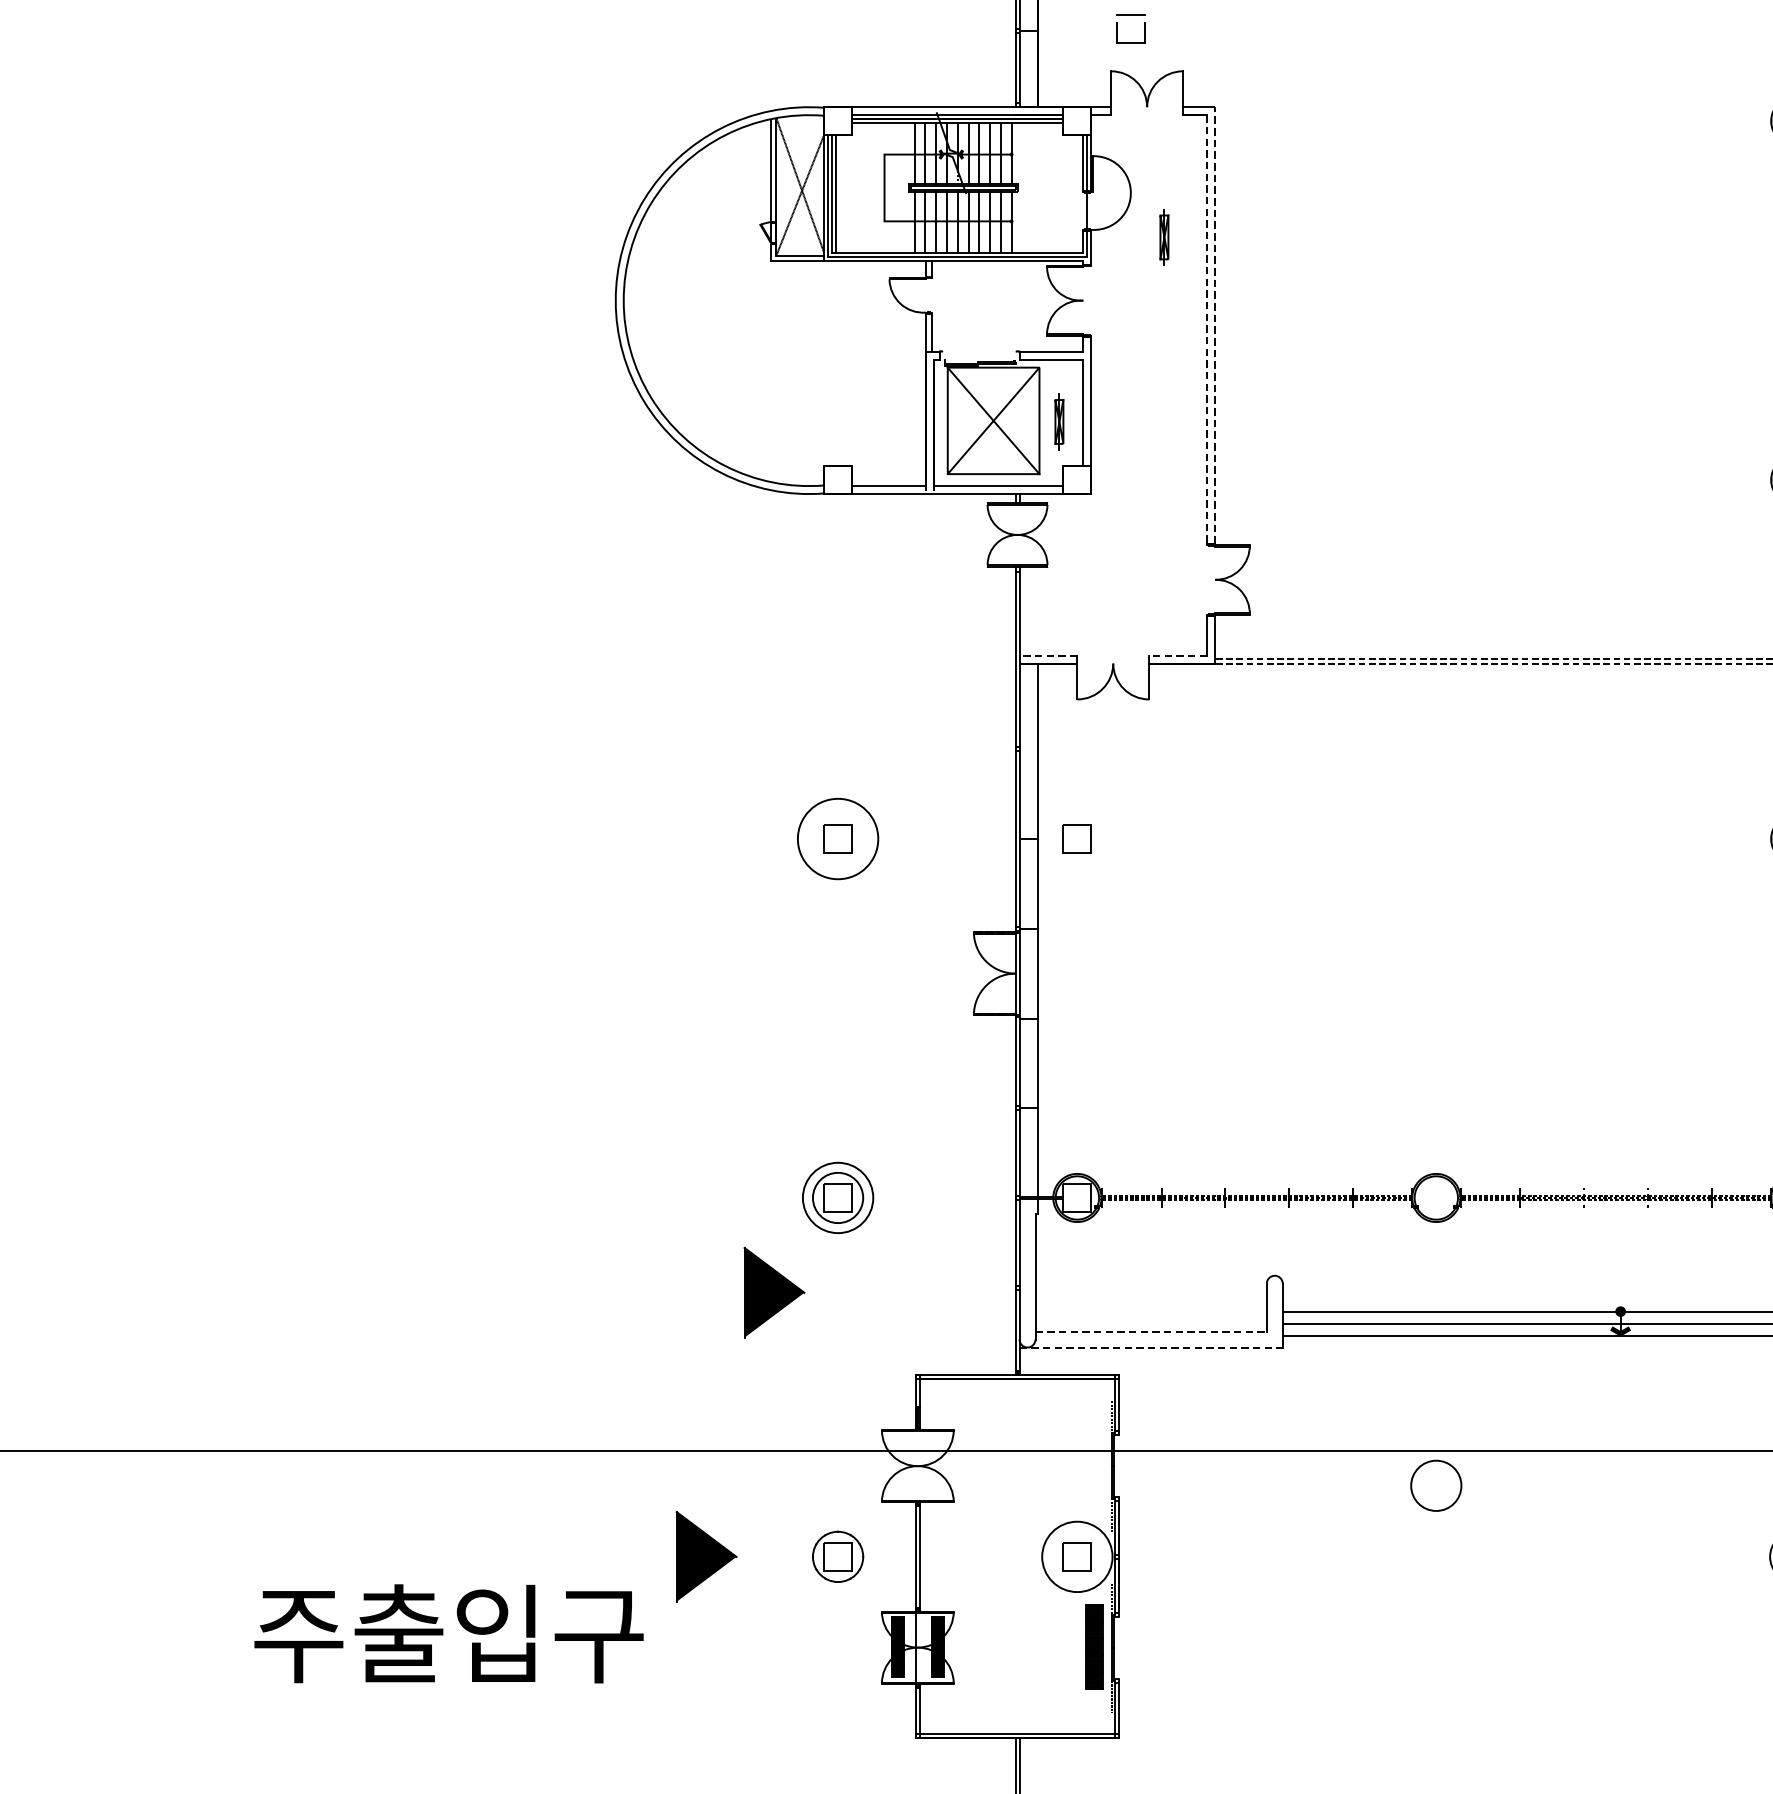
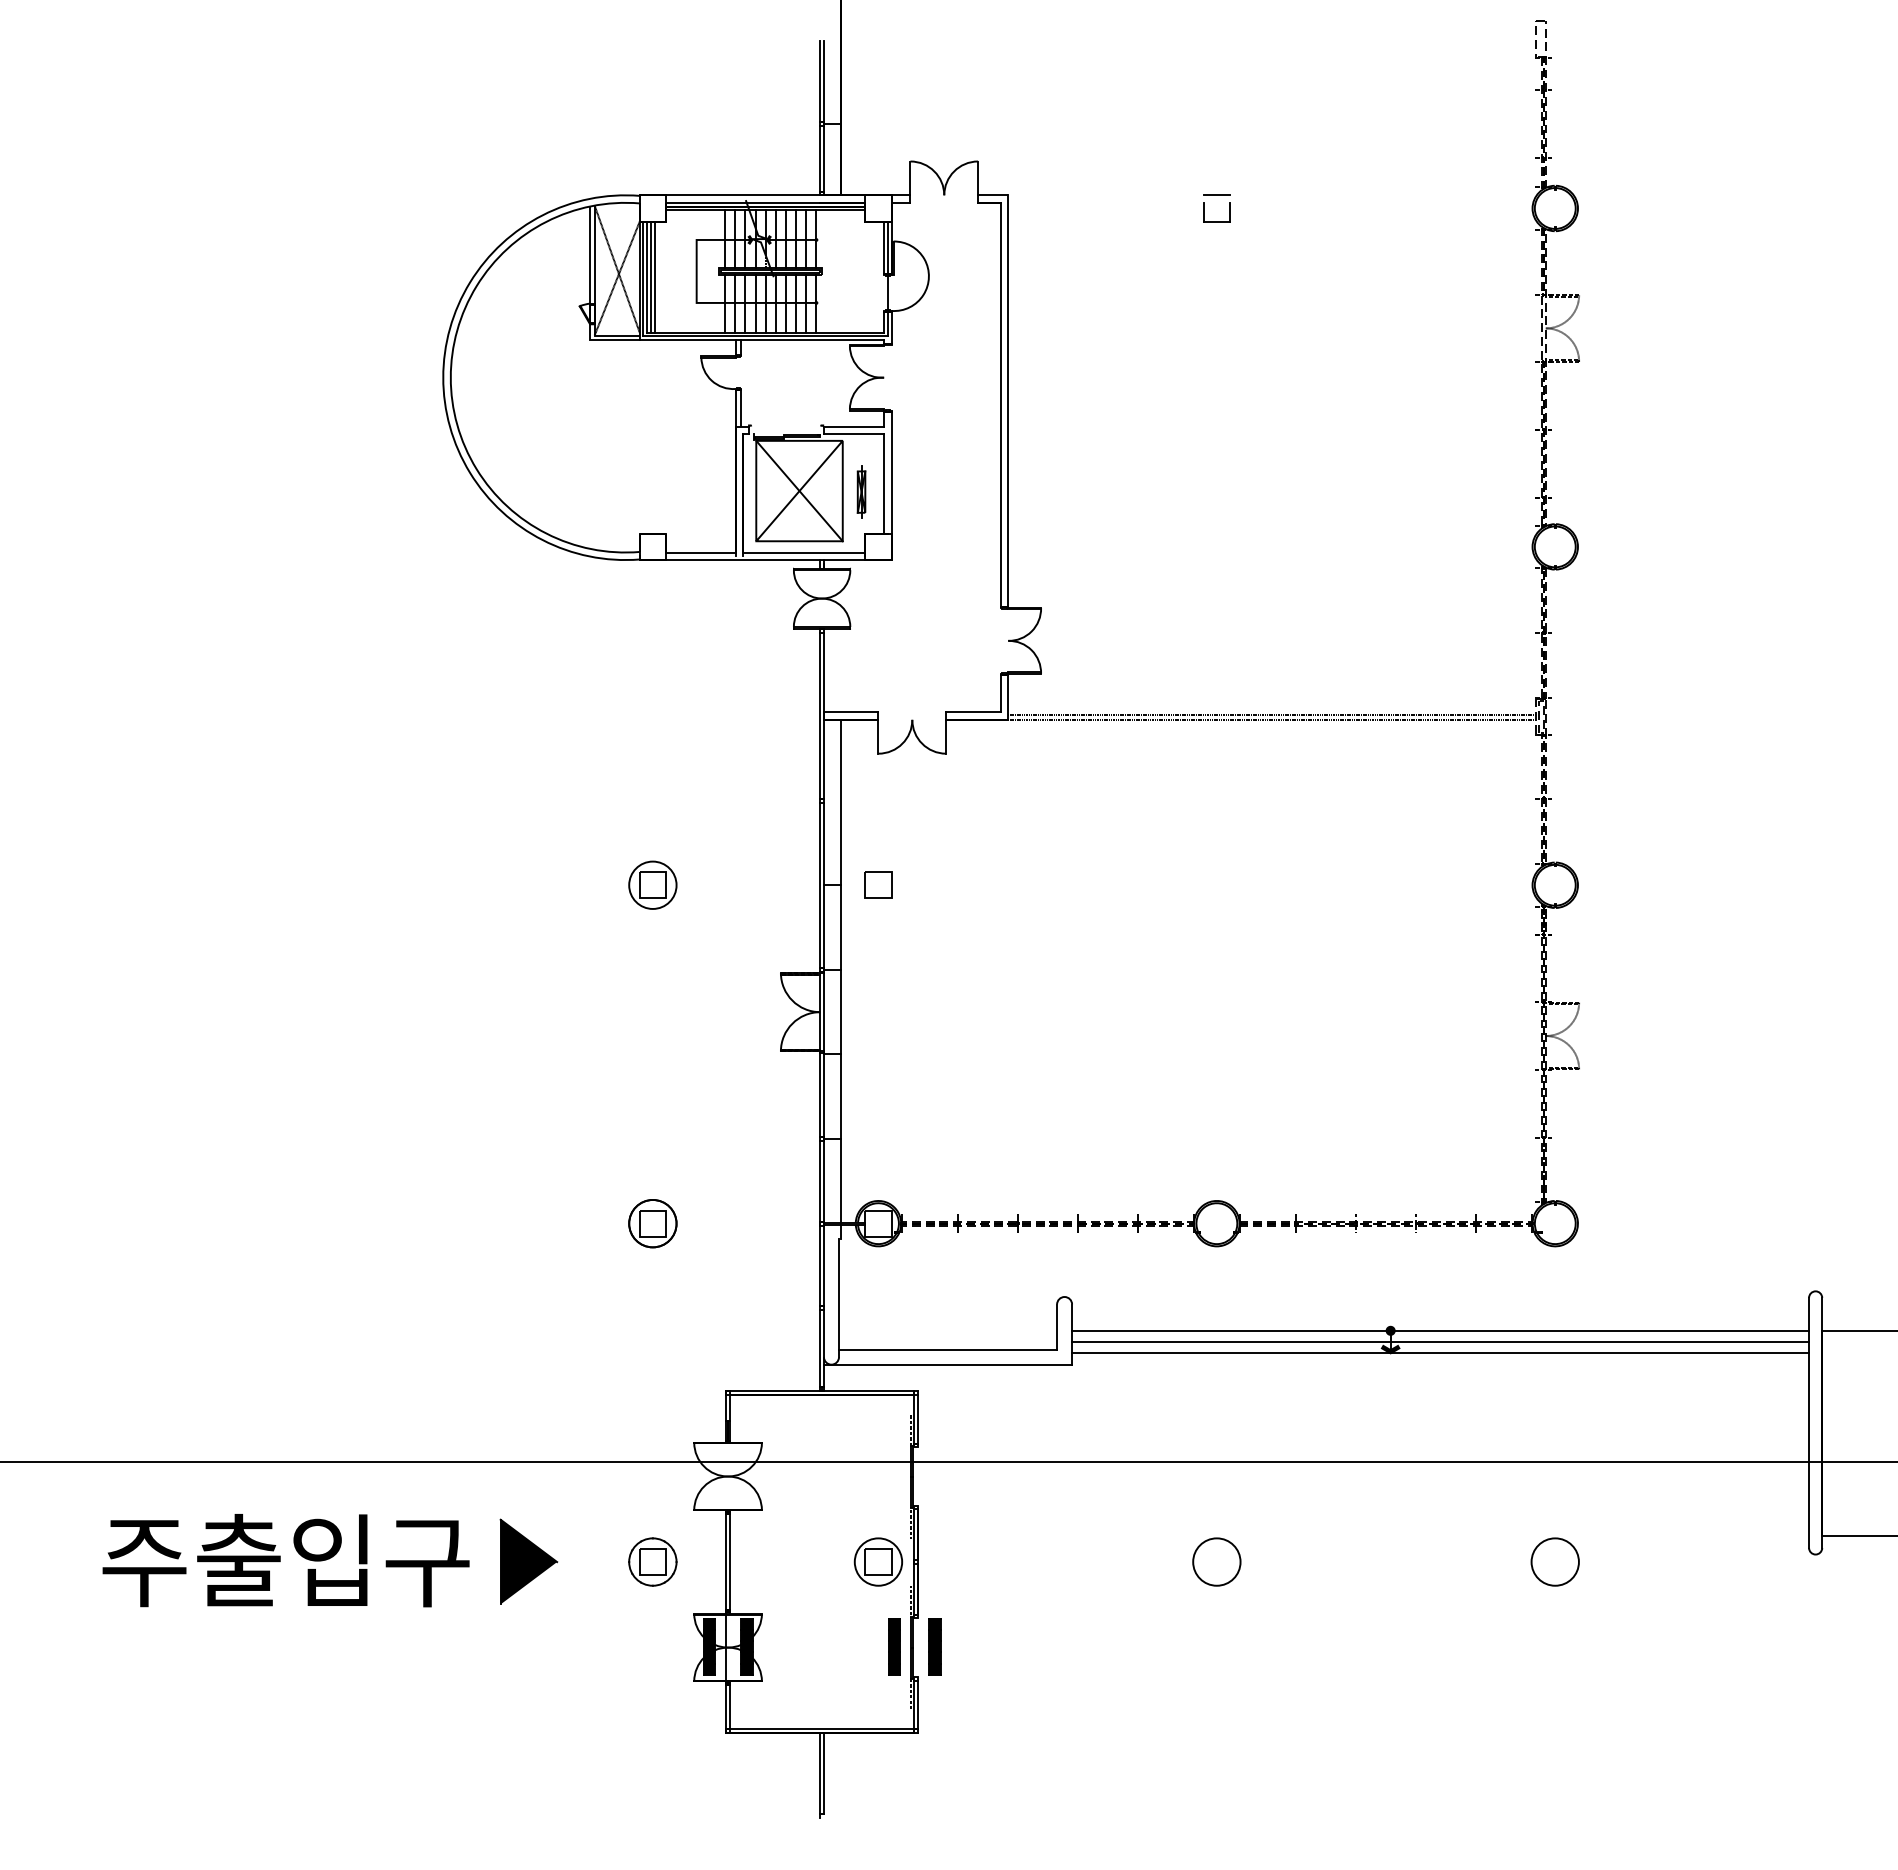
part: (1117, 28) -> (1204, 208), moved
line: (839, 193) -> (654, 276), added
part: (1164, 236) -> (960, 317), removed
line: (1215, 325) -> (1008, 401), dashed -> solid
line: (1206, 330) -> (1000, 405), dashed -> solid
line: (1047, 655) -> (850, 712), dashed -> solid
line: (1177, 655) -> (972, 712), dashed -> solid
circle: (837, 838) -> (652, 884), size x0.62
circle: (837, 1197) -> (652, 1223), size x0.71
part: (774, 1292) -> (592, 1312), removed
line: (1151, 1331) -> (948, 1349), dashed -> solid
line: (1151, 1347) -> (948, 1364), dashed -> solid
circle: (1435, 1485) -> (1216, 1561), moved
circle: (1077, 1556) -> (878, 1561), size x0.71
text: (448, 1633) -> (285, 1560), moved
part: (1094, 1646) -> (894, 1646), size x0.71
part: (1136, 1646) -> (934, 1646), added

